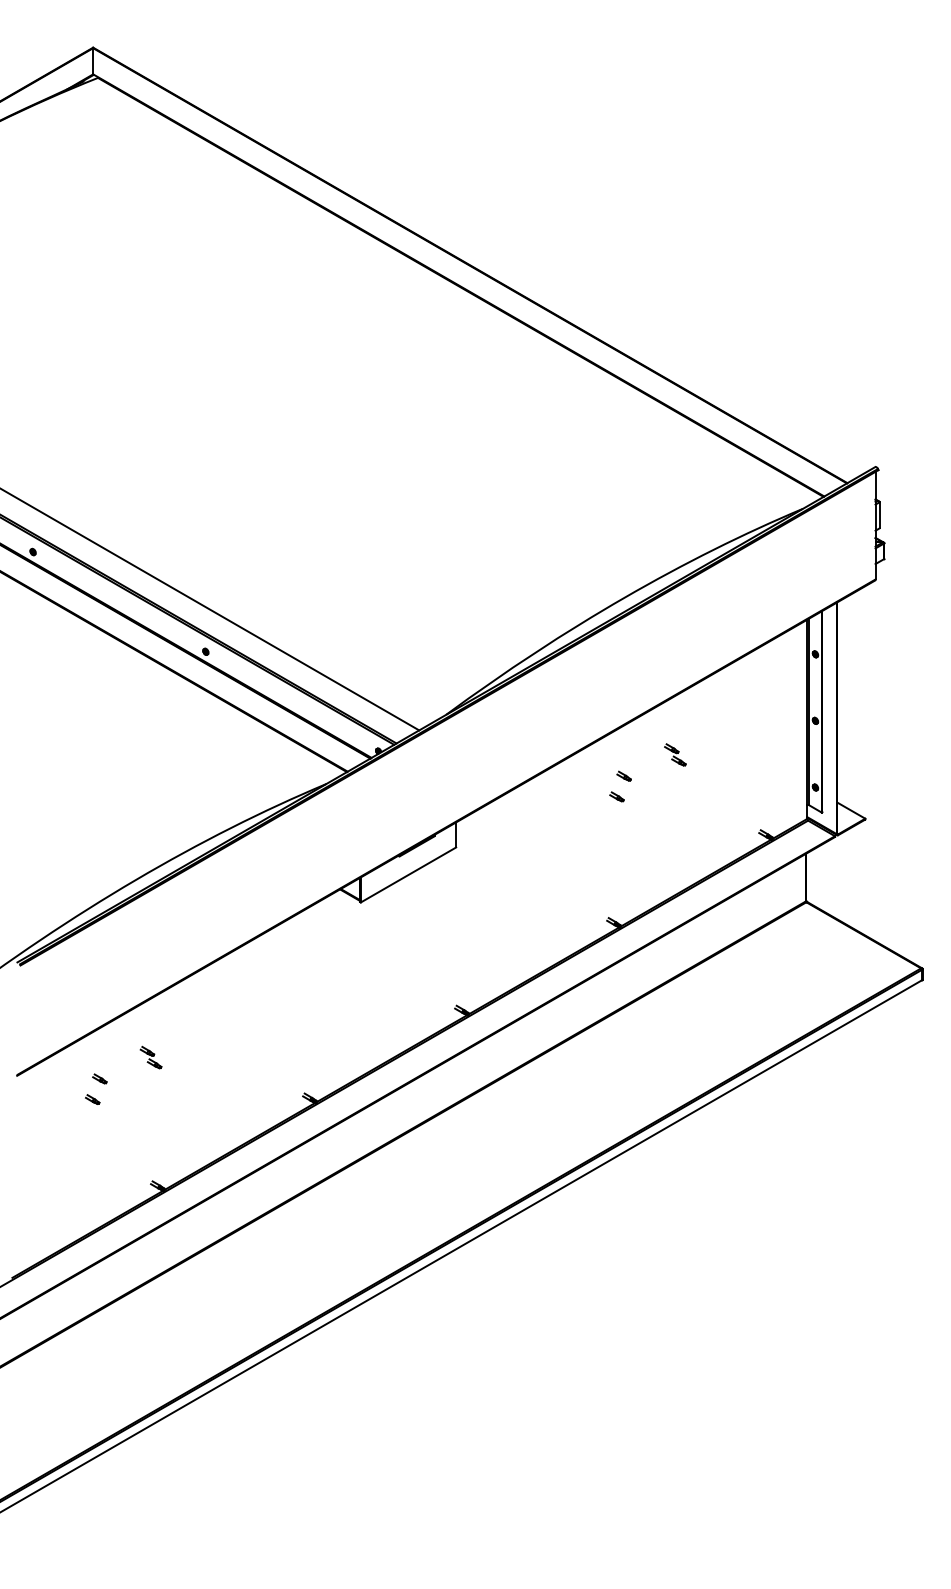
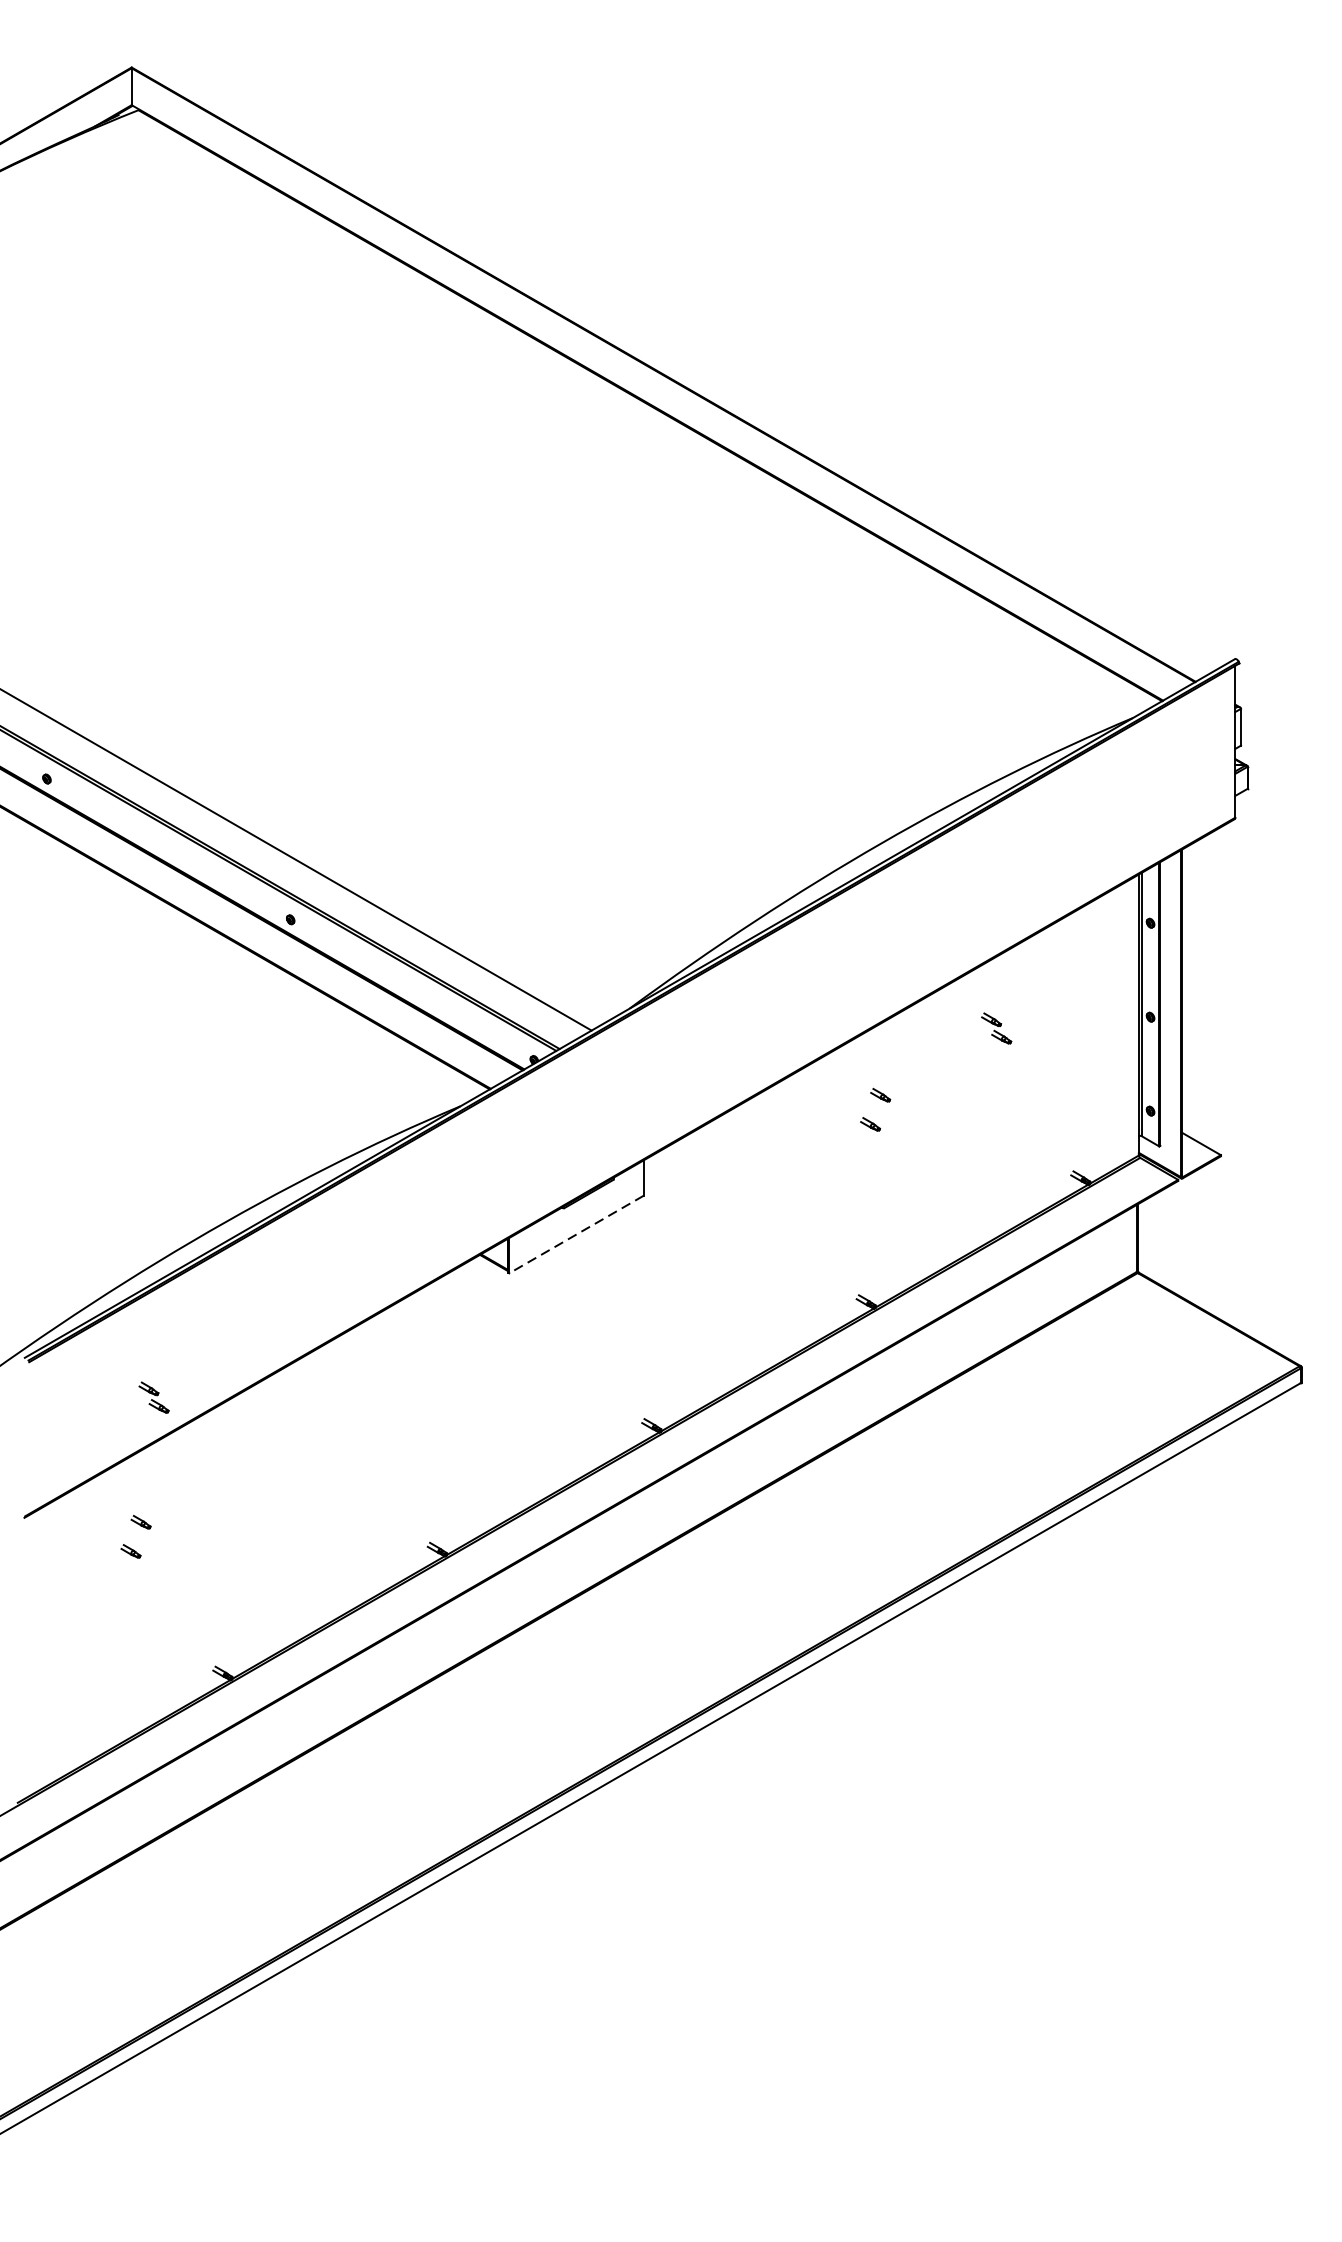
part: (675, 754) -> (996, 1027), moved
line: (408, 875) -> (576, 1235), solid -> dashed
part: (150, 1057) -> (153, 1397), moved

